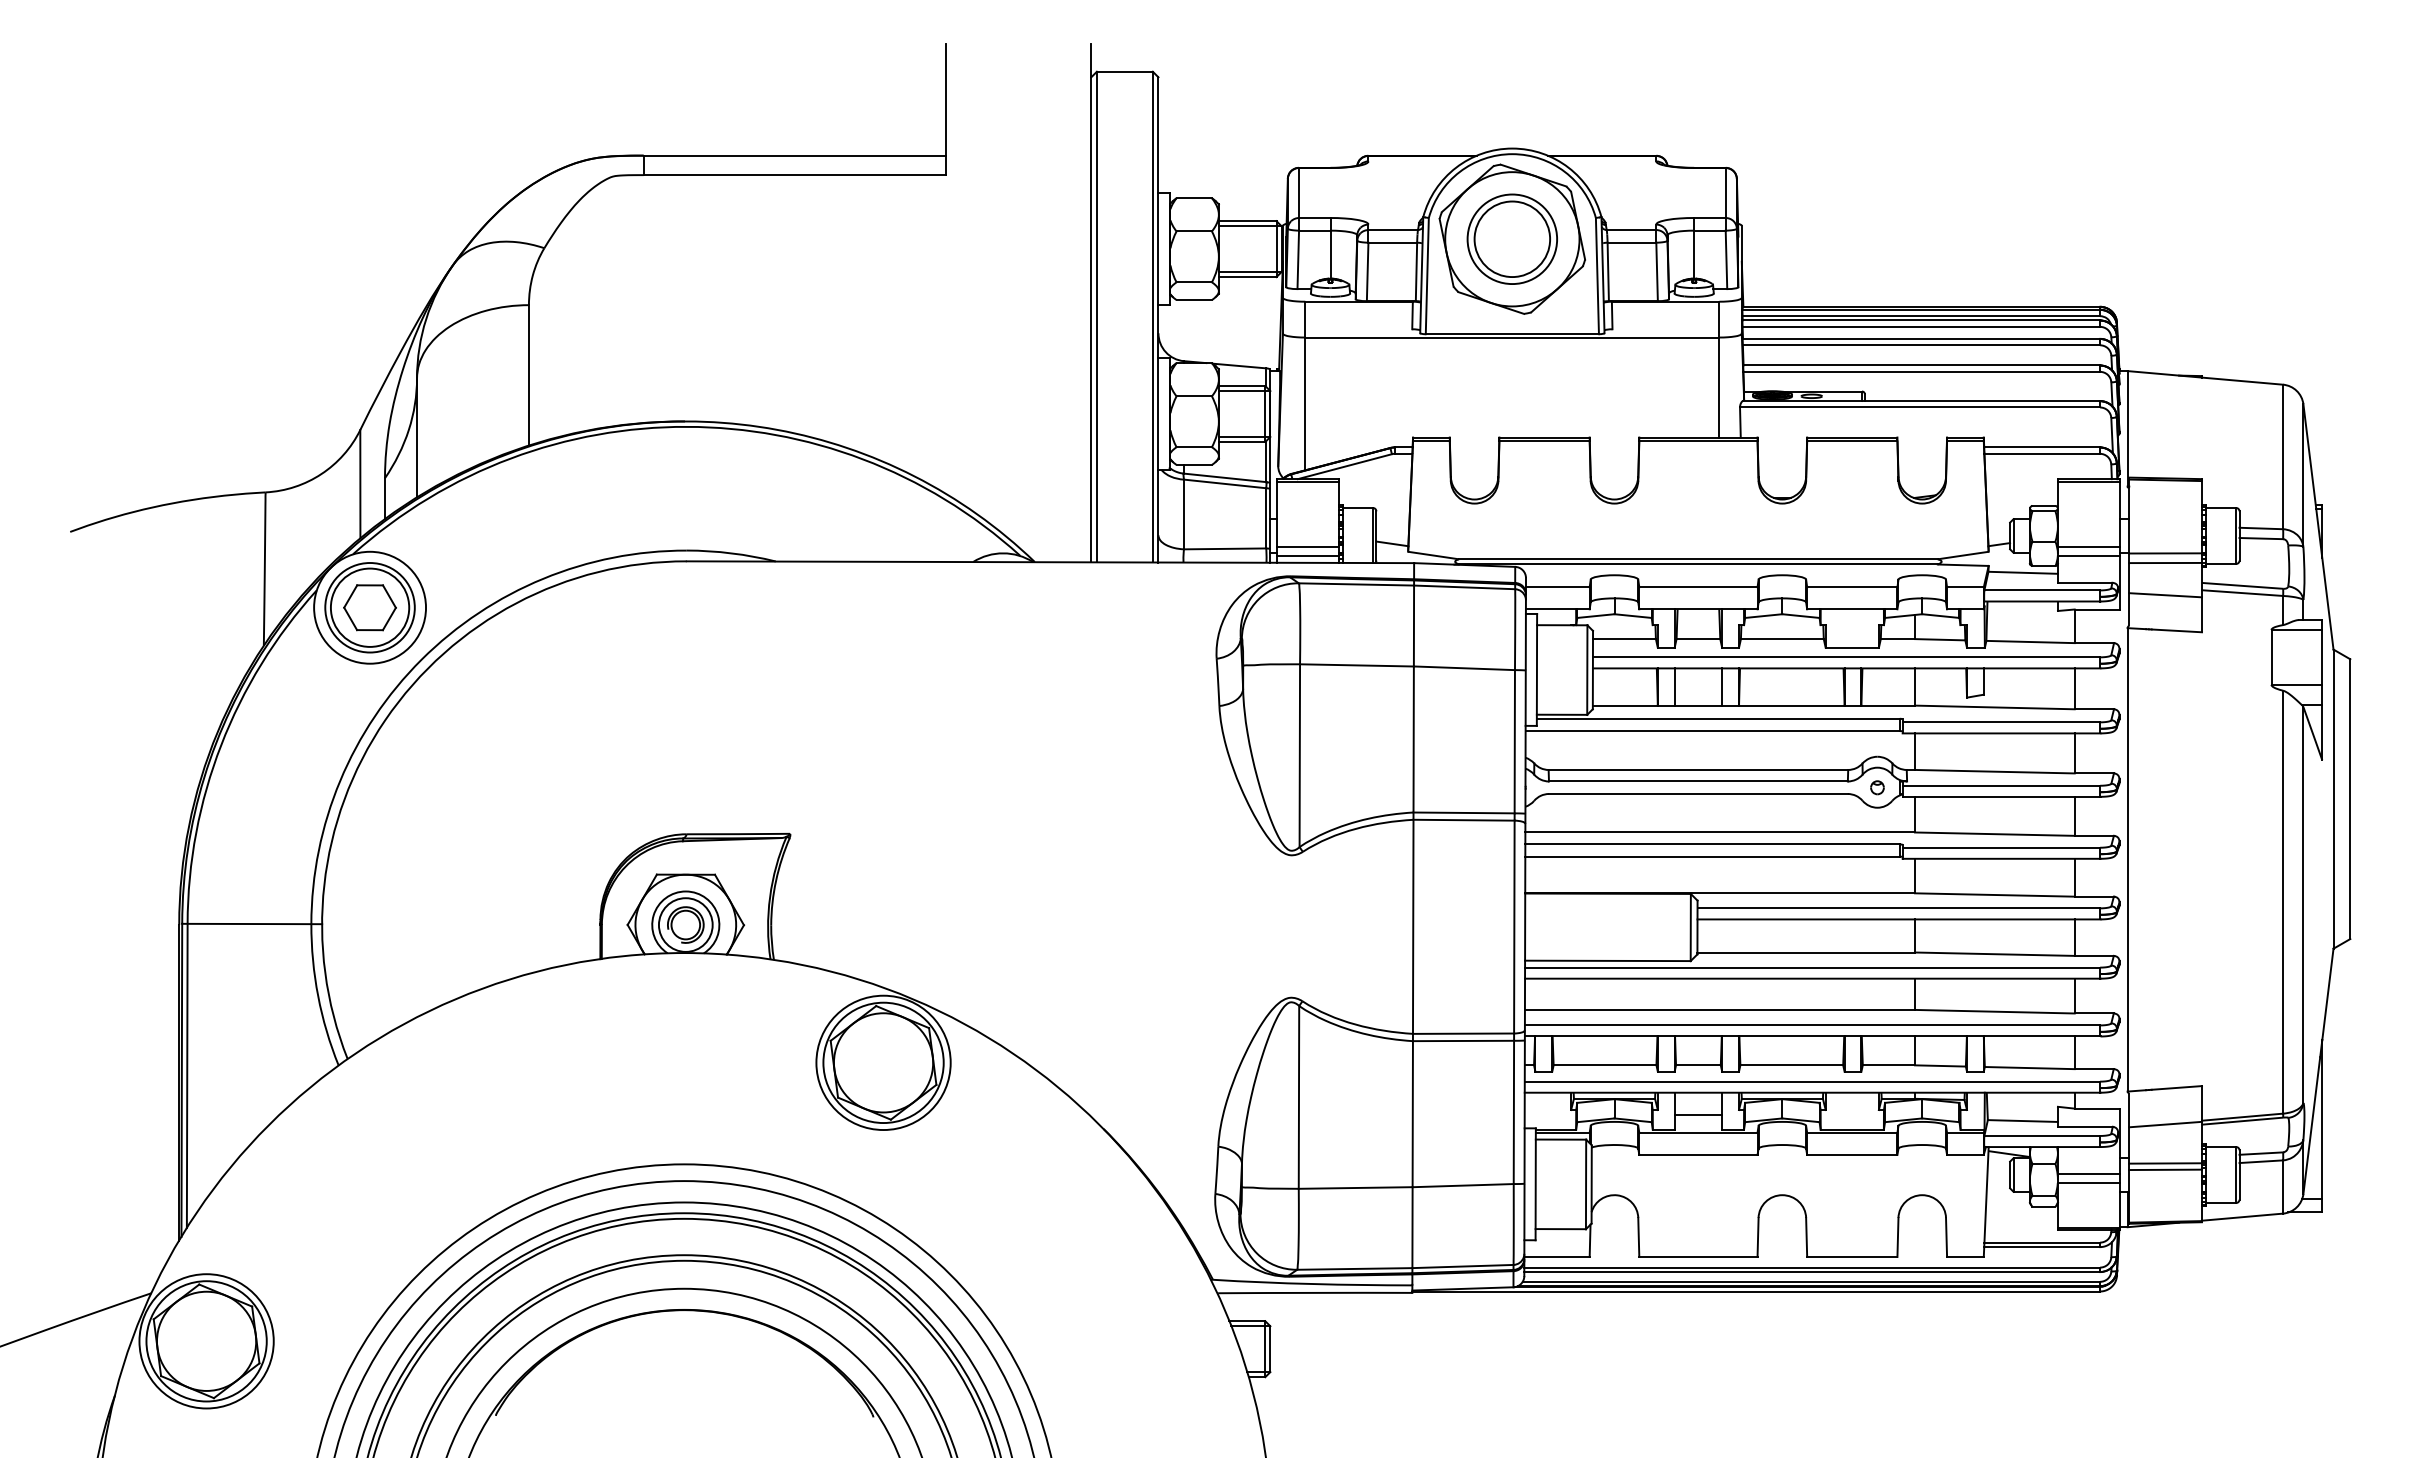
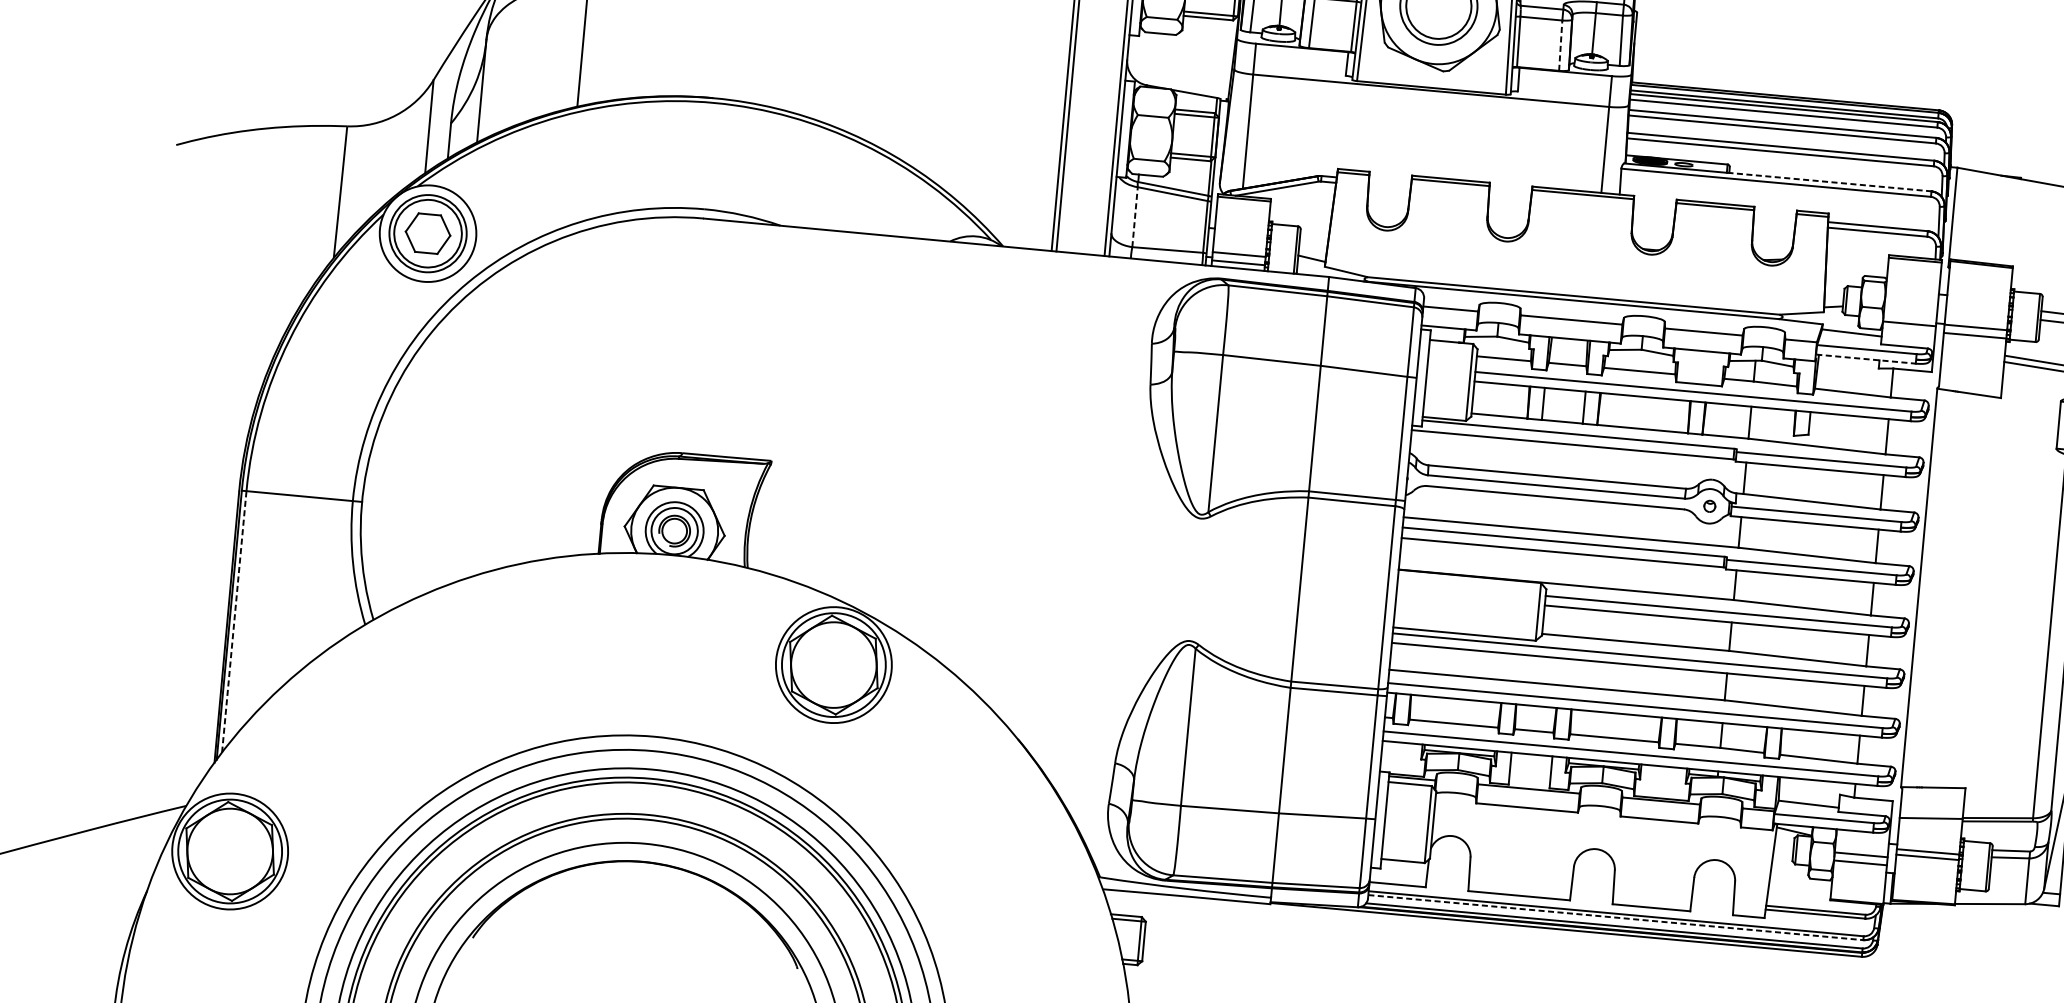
line: (1657, 271) -> (1561, 45), solid -> dashed
line: (1981, 401) -> (1829, 182), solid -> dashed
line: (1183, 514) -> (1134, 217), solid -> dashed
line: (2088, 546) -> (1910, 315), removed
line: (2165, 595) -> (1972, 363), removed
line: (2042, 601) -> (1866, 359), solid -> dashed
line: (187, 1075) -> (234, 621), solid -> dashed
line: (1698, 1115) -> (1530, 774), removed
line: (1812, 1272) -> (1616, 917), solid -> dashed

